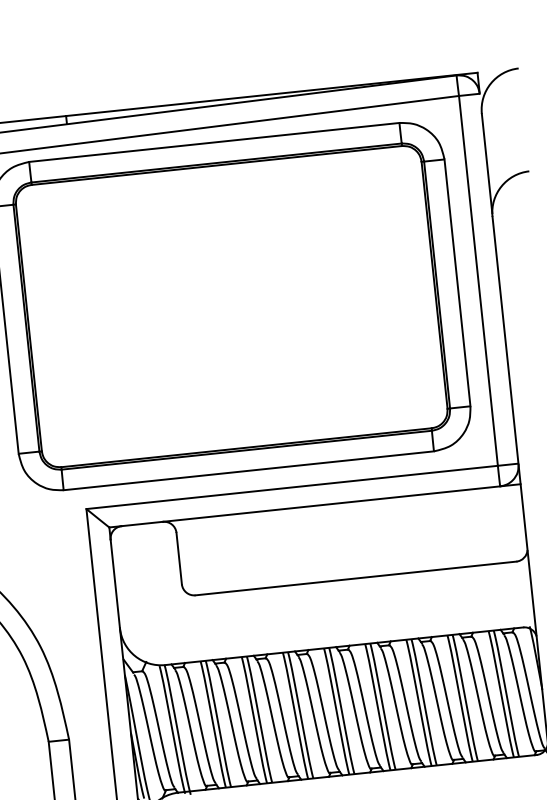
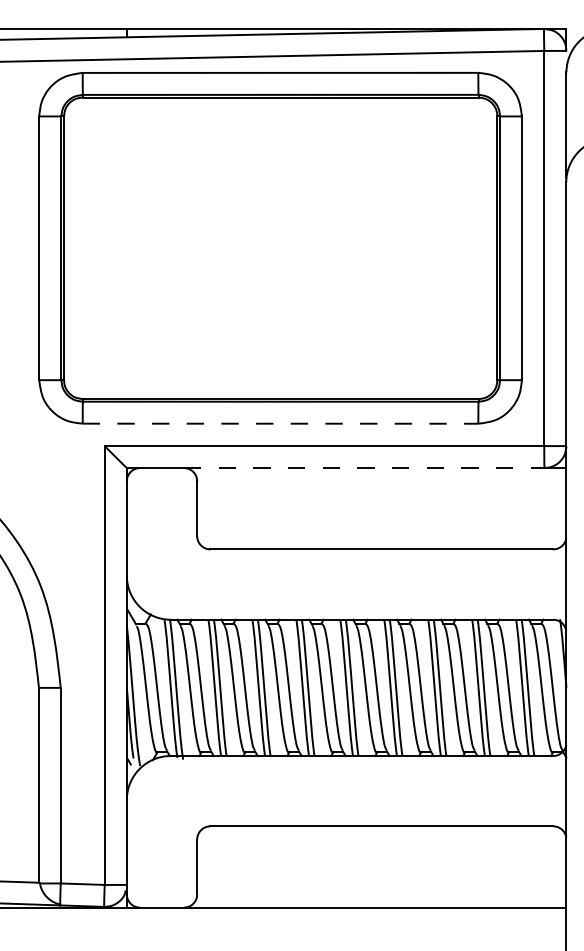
line: (248, 470) -> (280, 423), solid -> dashed
line: (331, 504) -> (364, 468), solid -> dashed

